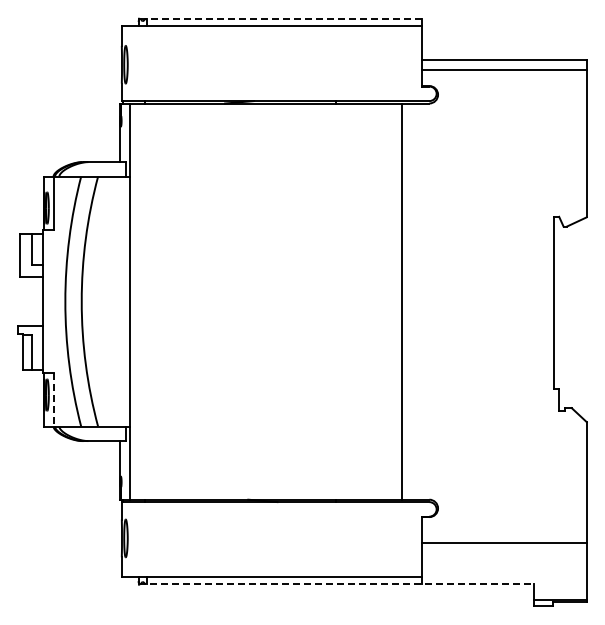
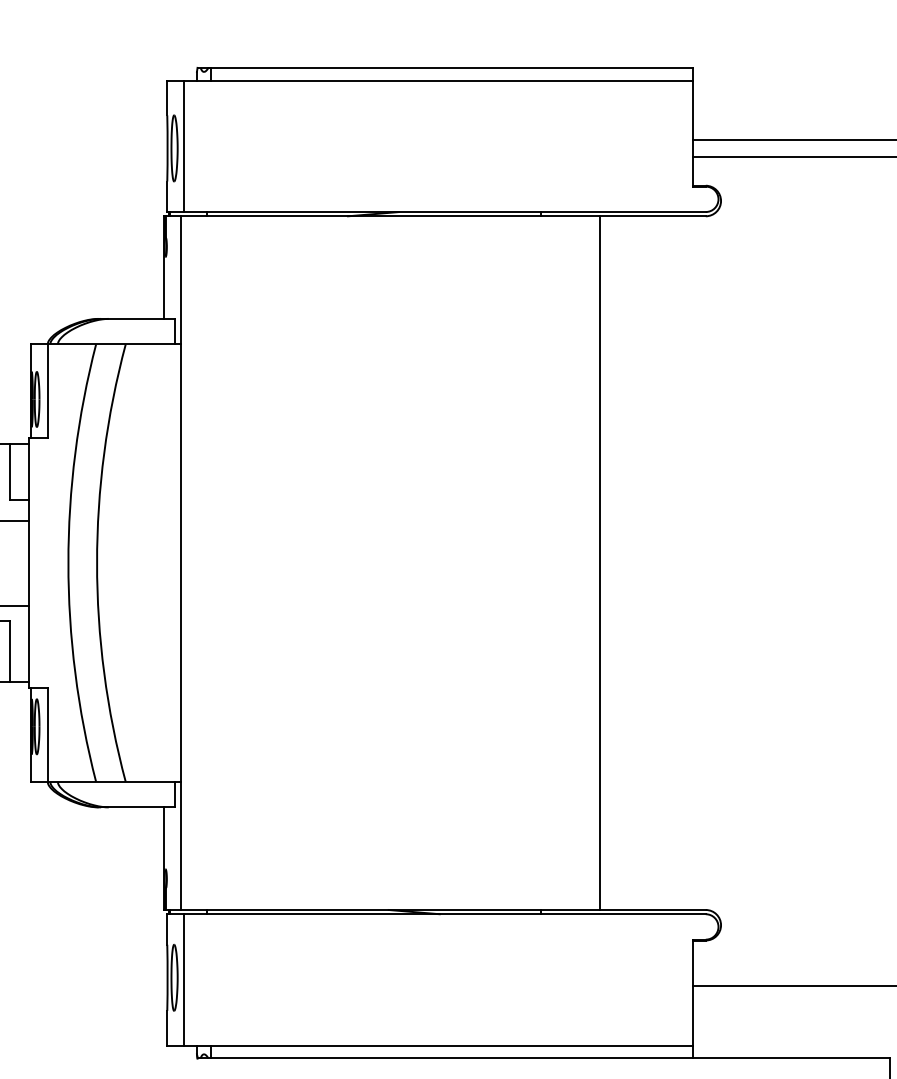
line: (283, 18) -> (450, 67), dashed -> solid
line: (131, 63) -> (184, 146), added
line: (401, 301) -> (599, 562), moved
line: (53, 399) -> (47, 734), dashed -> solid
line: (131, 539) -> (184, 979), added
line: (336, 584) -> (543, 1058), dashed -> solid

